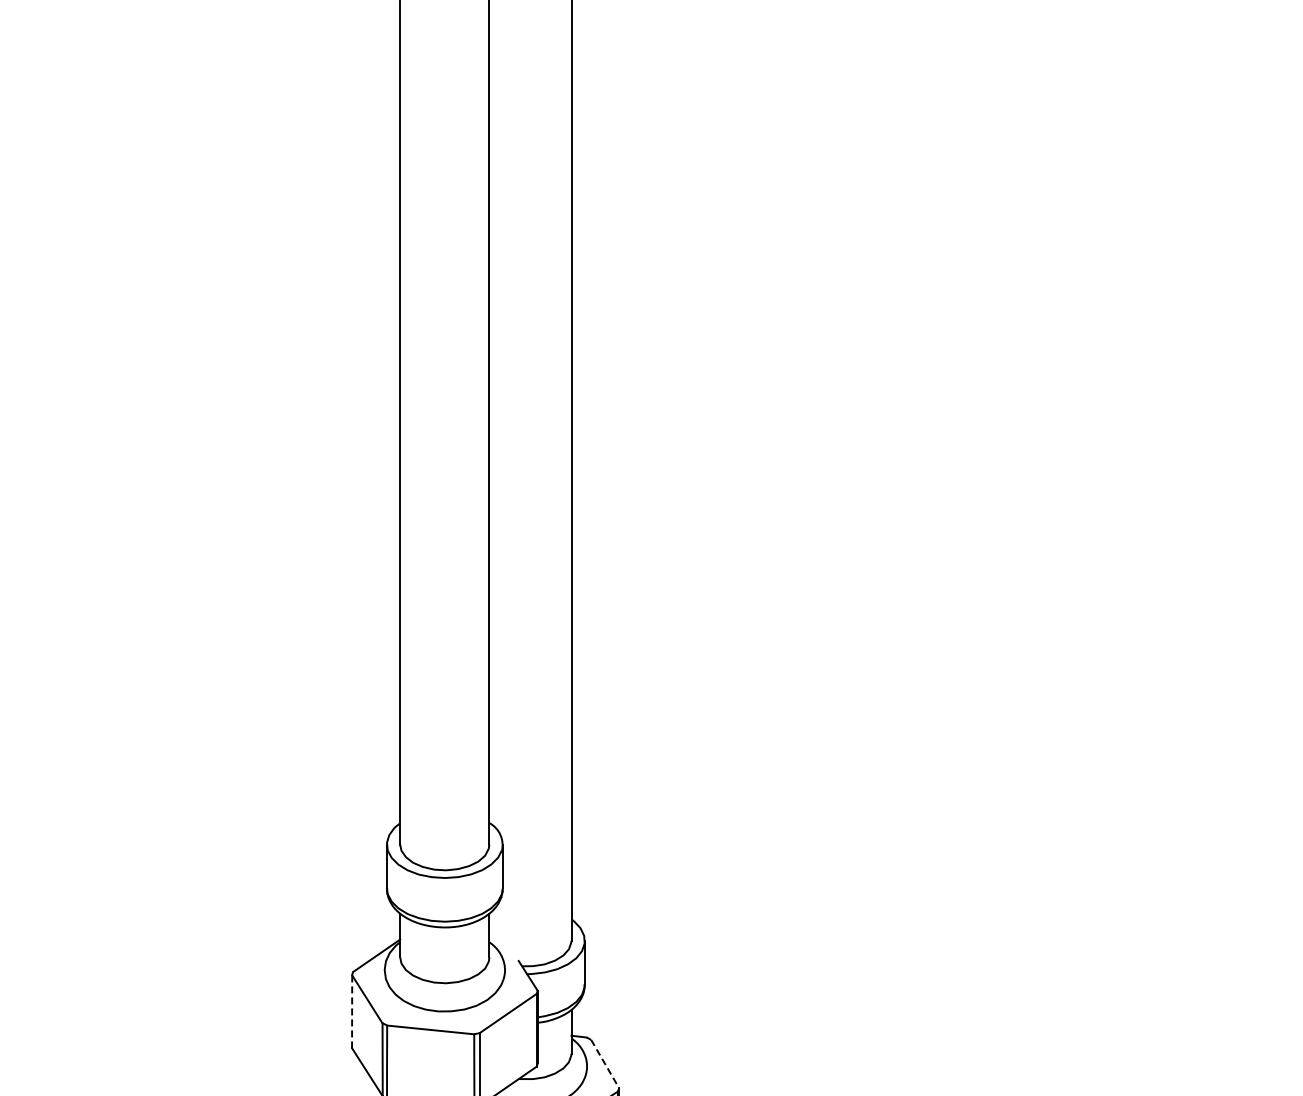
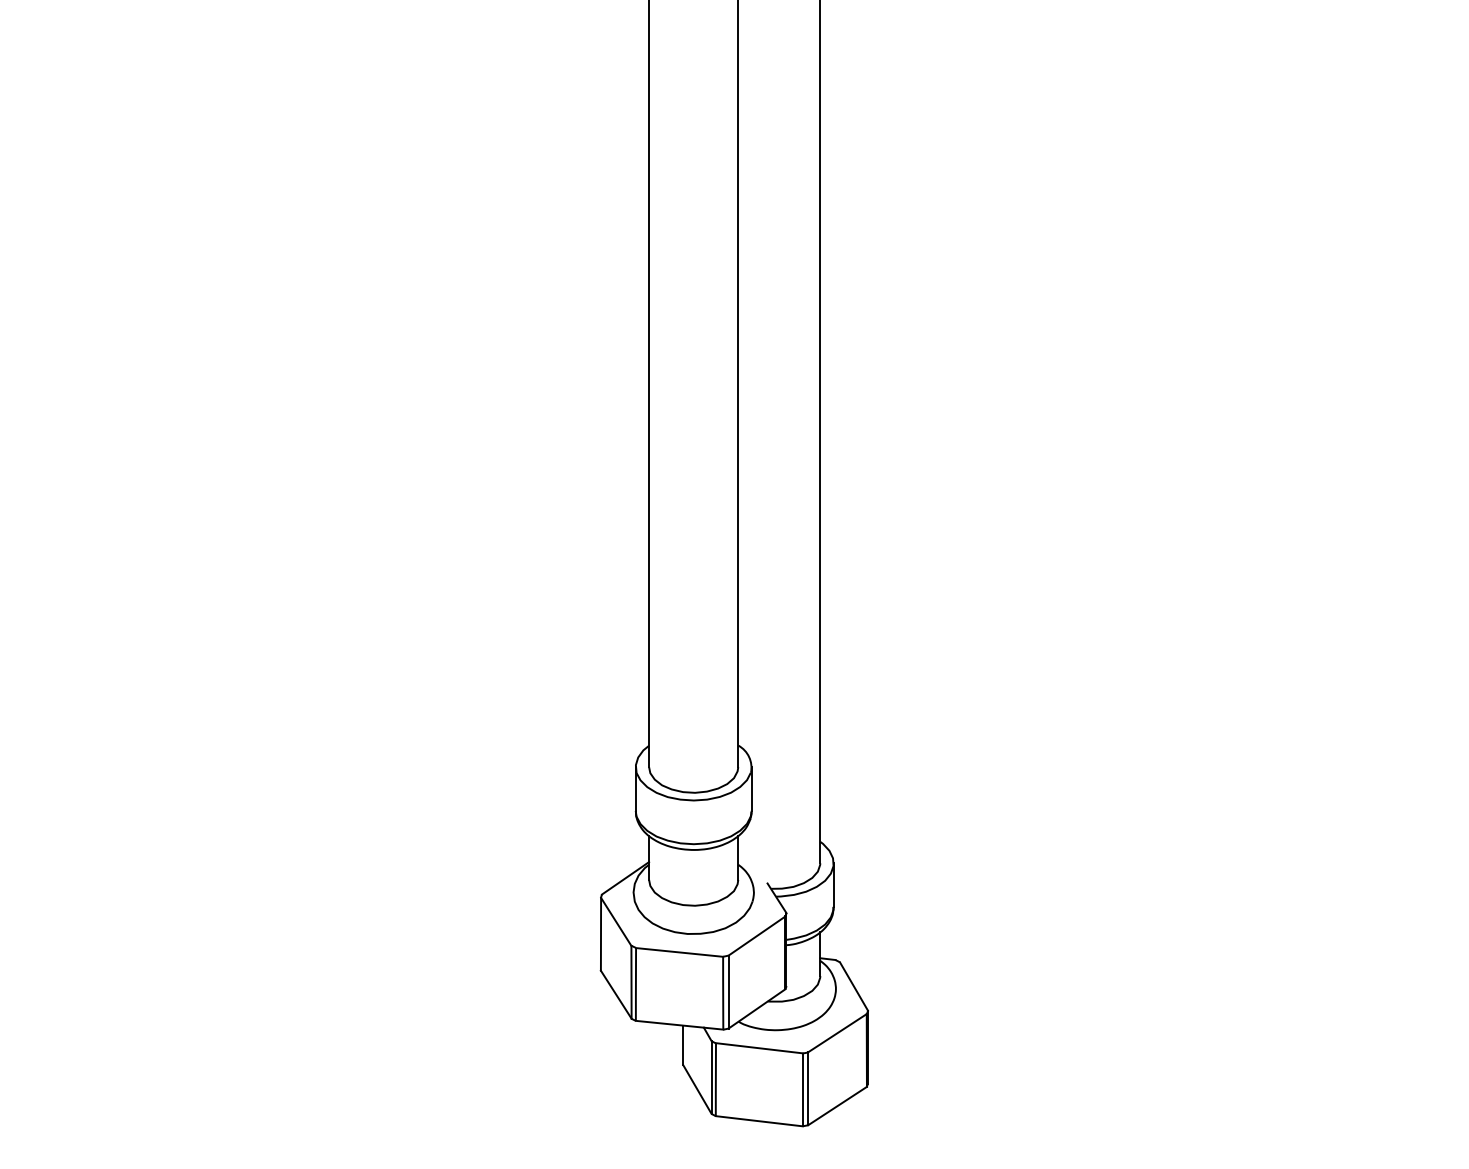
line: (352, 1012) -> (601, 934), dashed -> solid
line: (605, 1064) -> (854, 986), dashed -> solid

